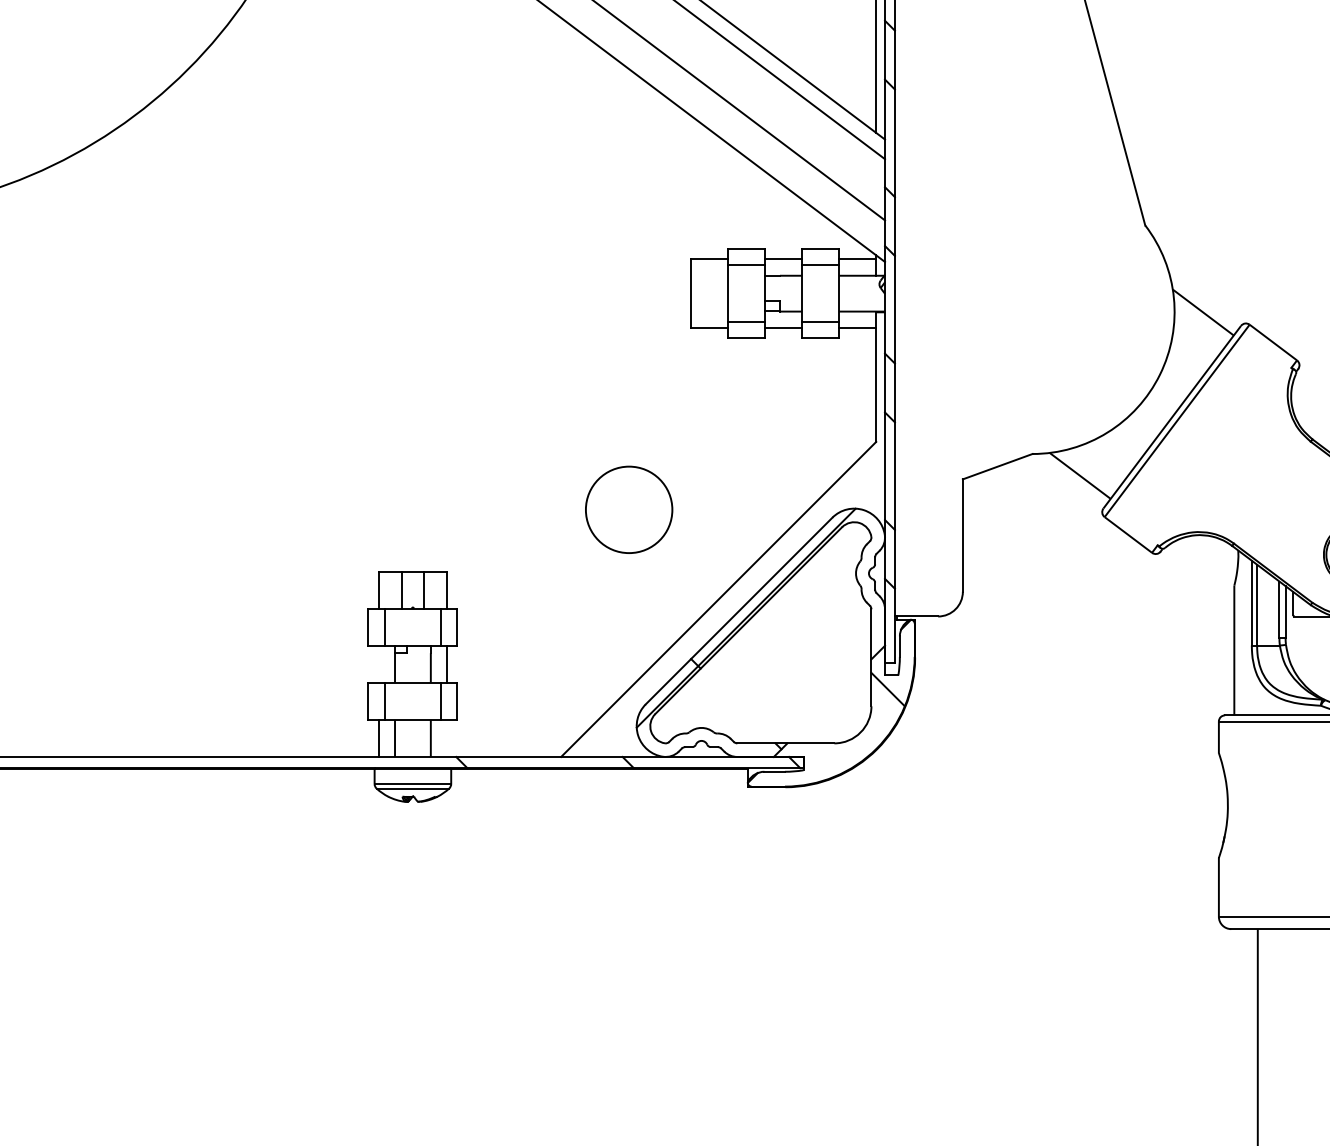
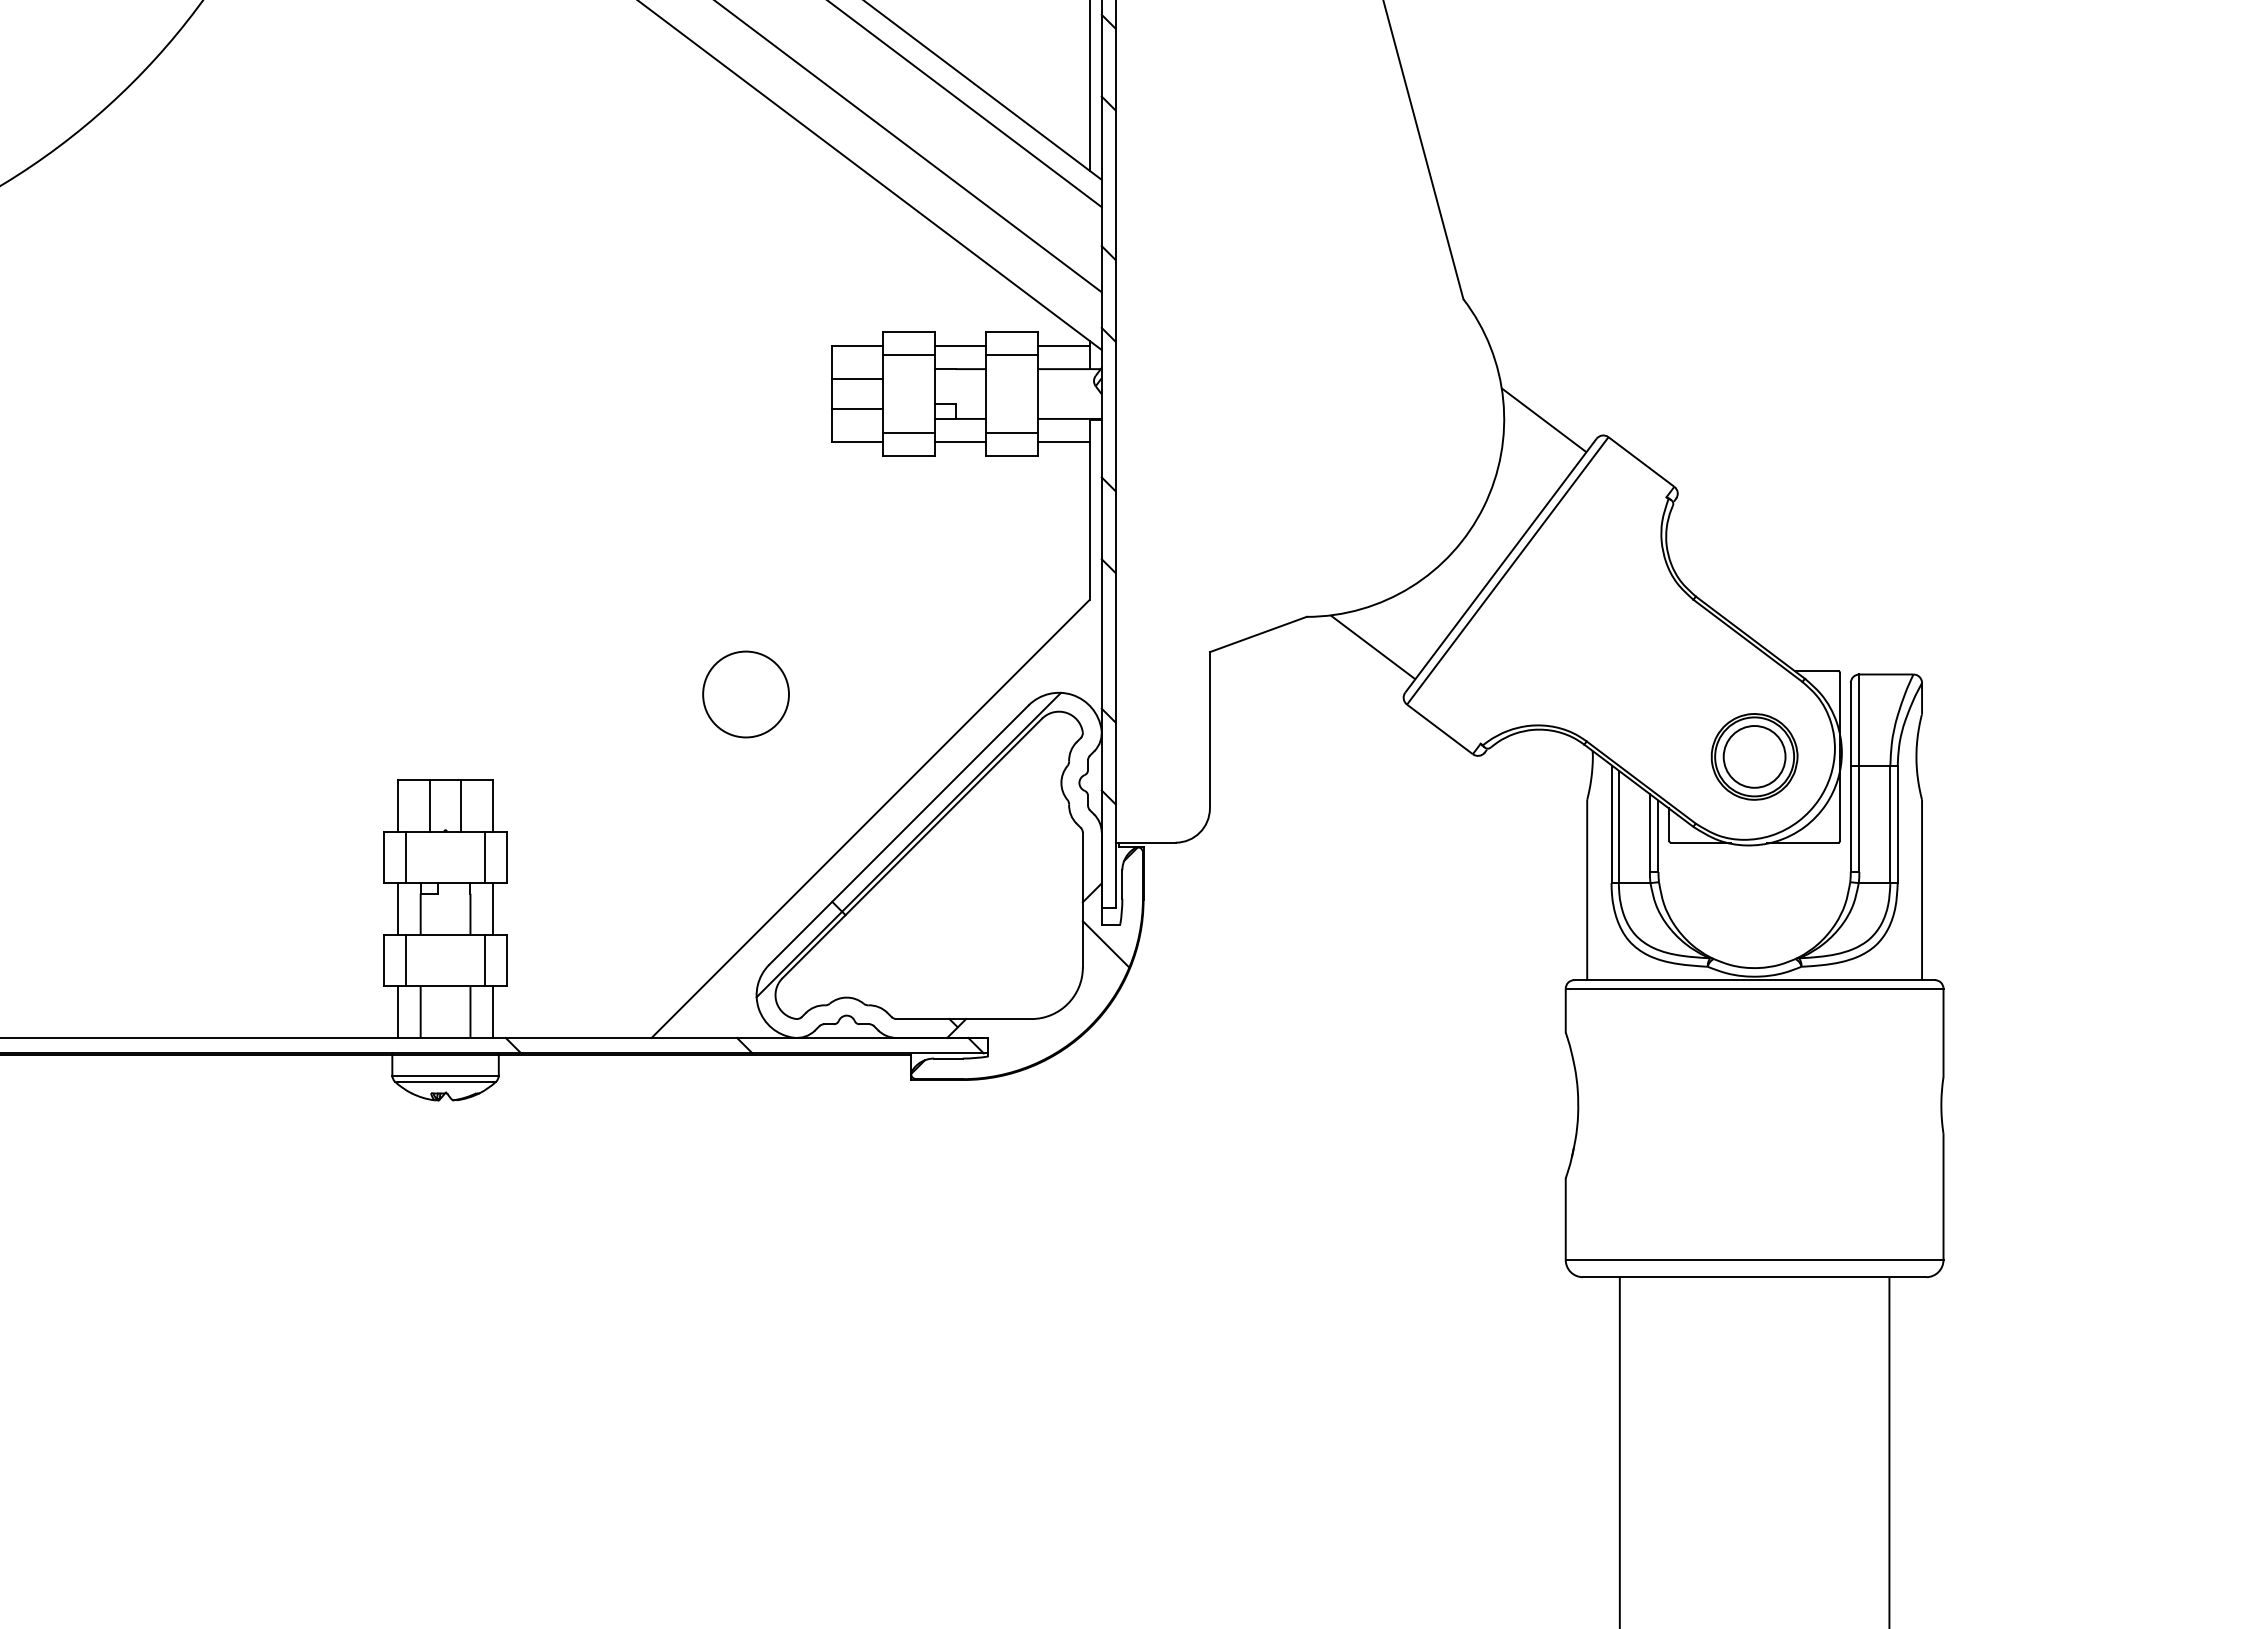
line: (709, 282) -> (857, 378), added
line: (709, 304) -> (857, 409), added
circle: (628, 509) -> (745, 694), size x0.71
line: (378, 663) -> (397, 908), added
line: (447, 737) -> (493, 1011), added

